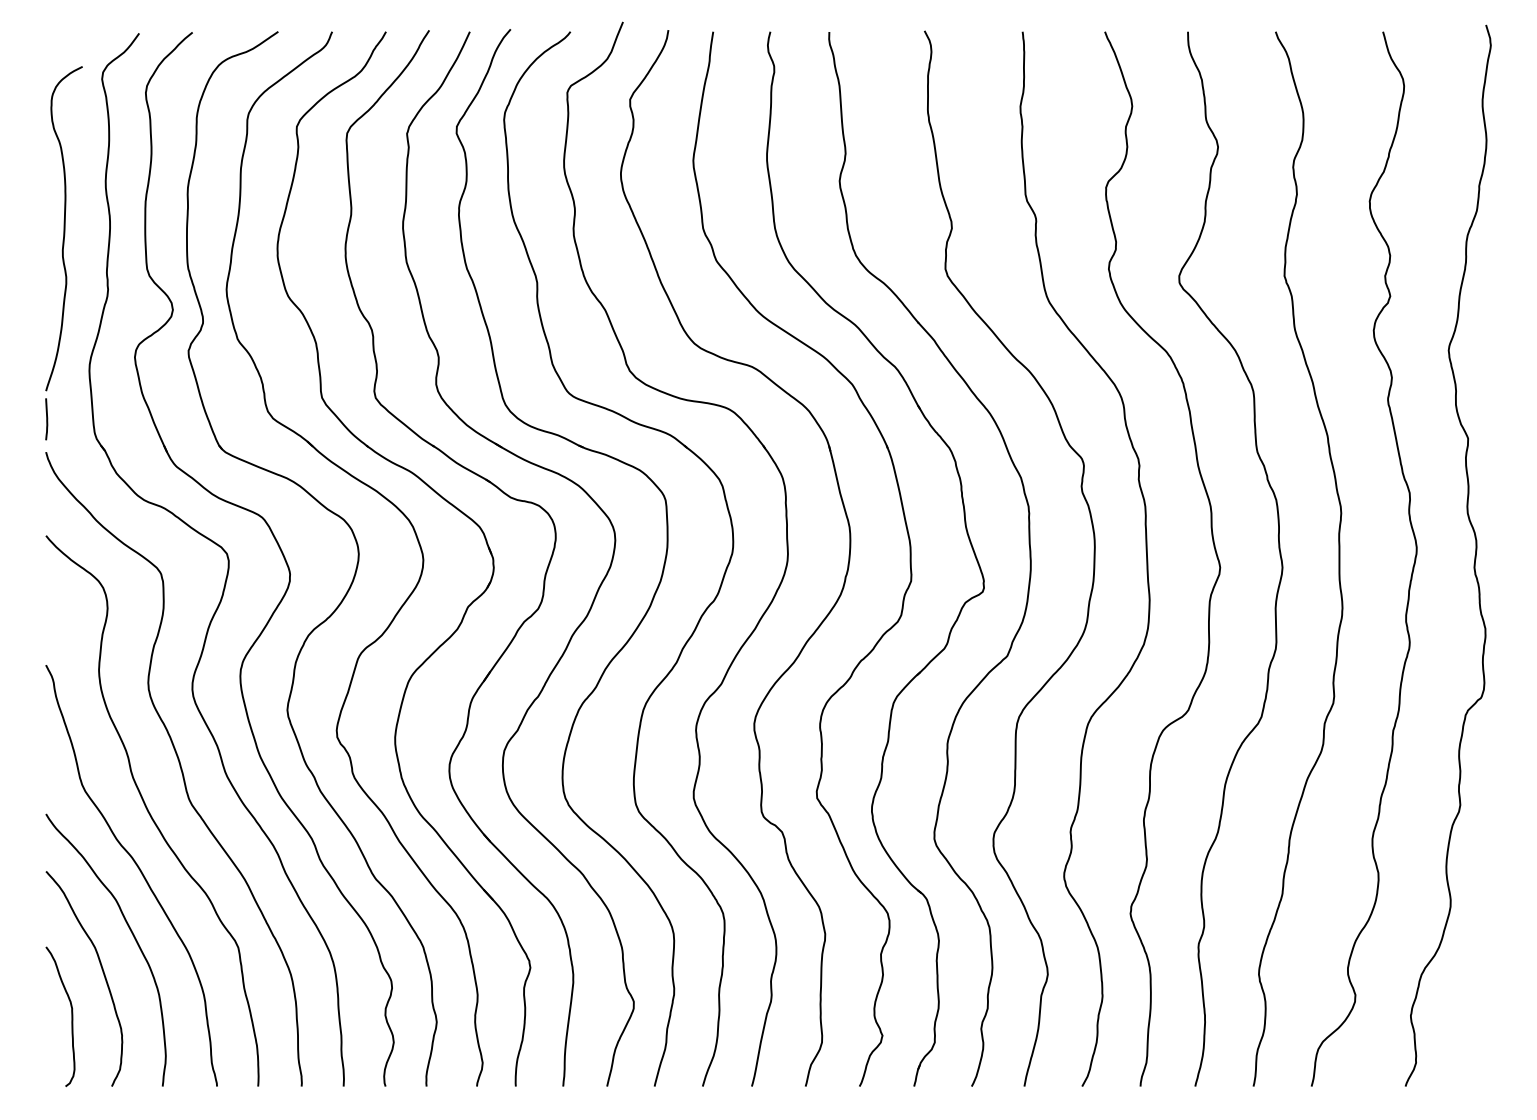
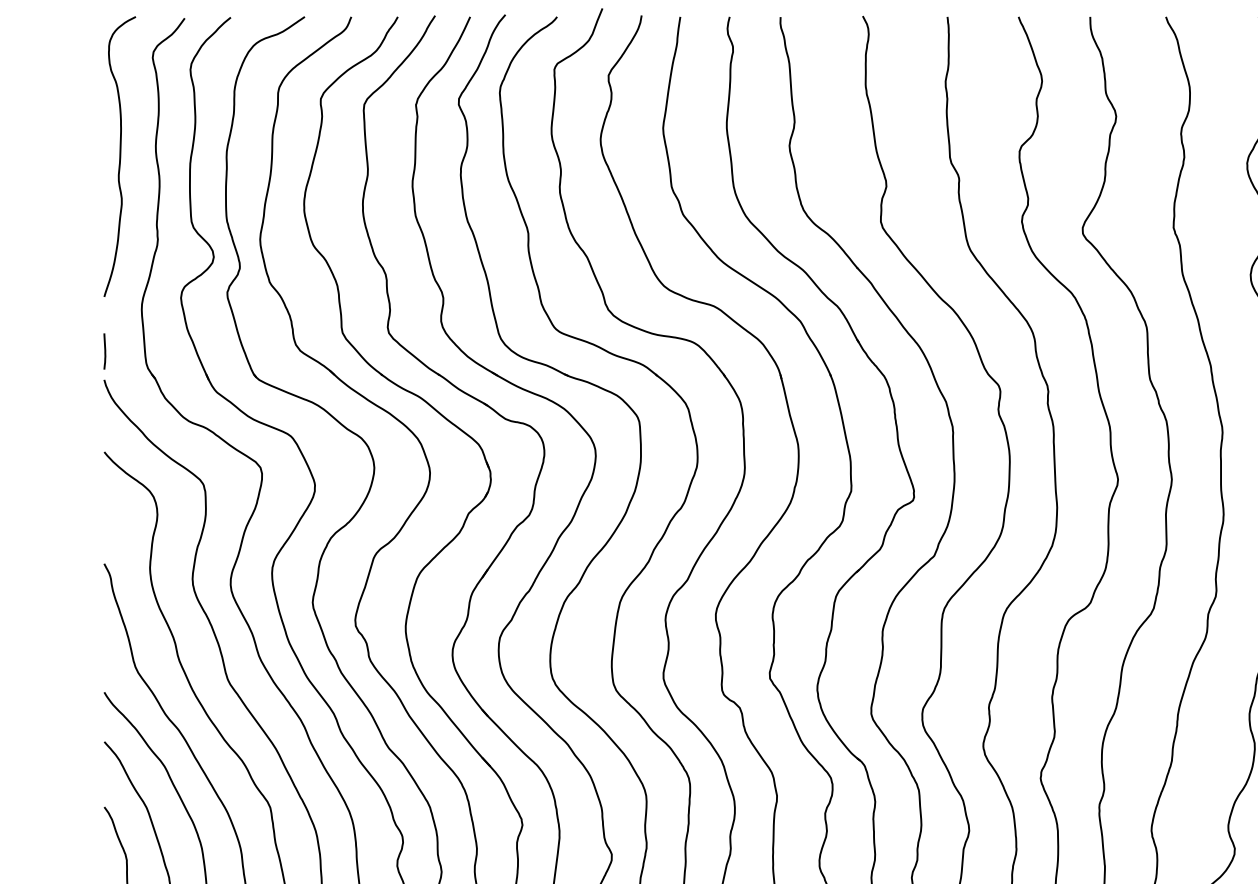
curve: (63, 228) -> (119, 156), moved

